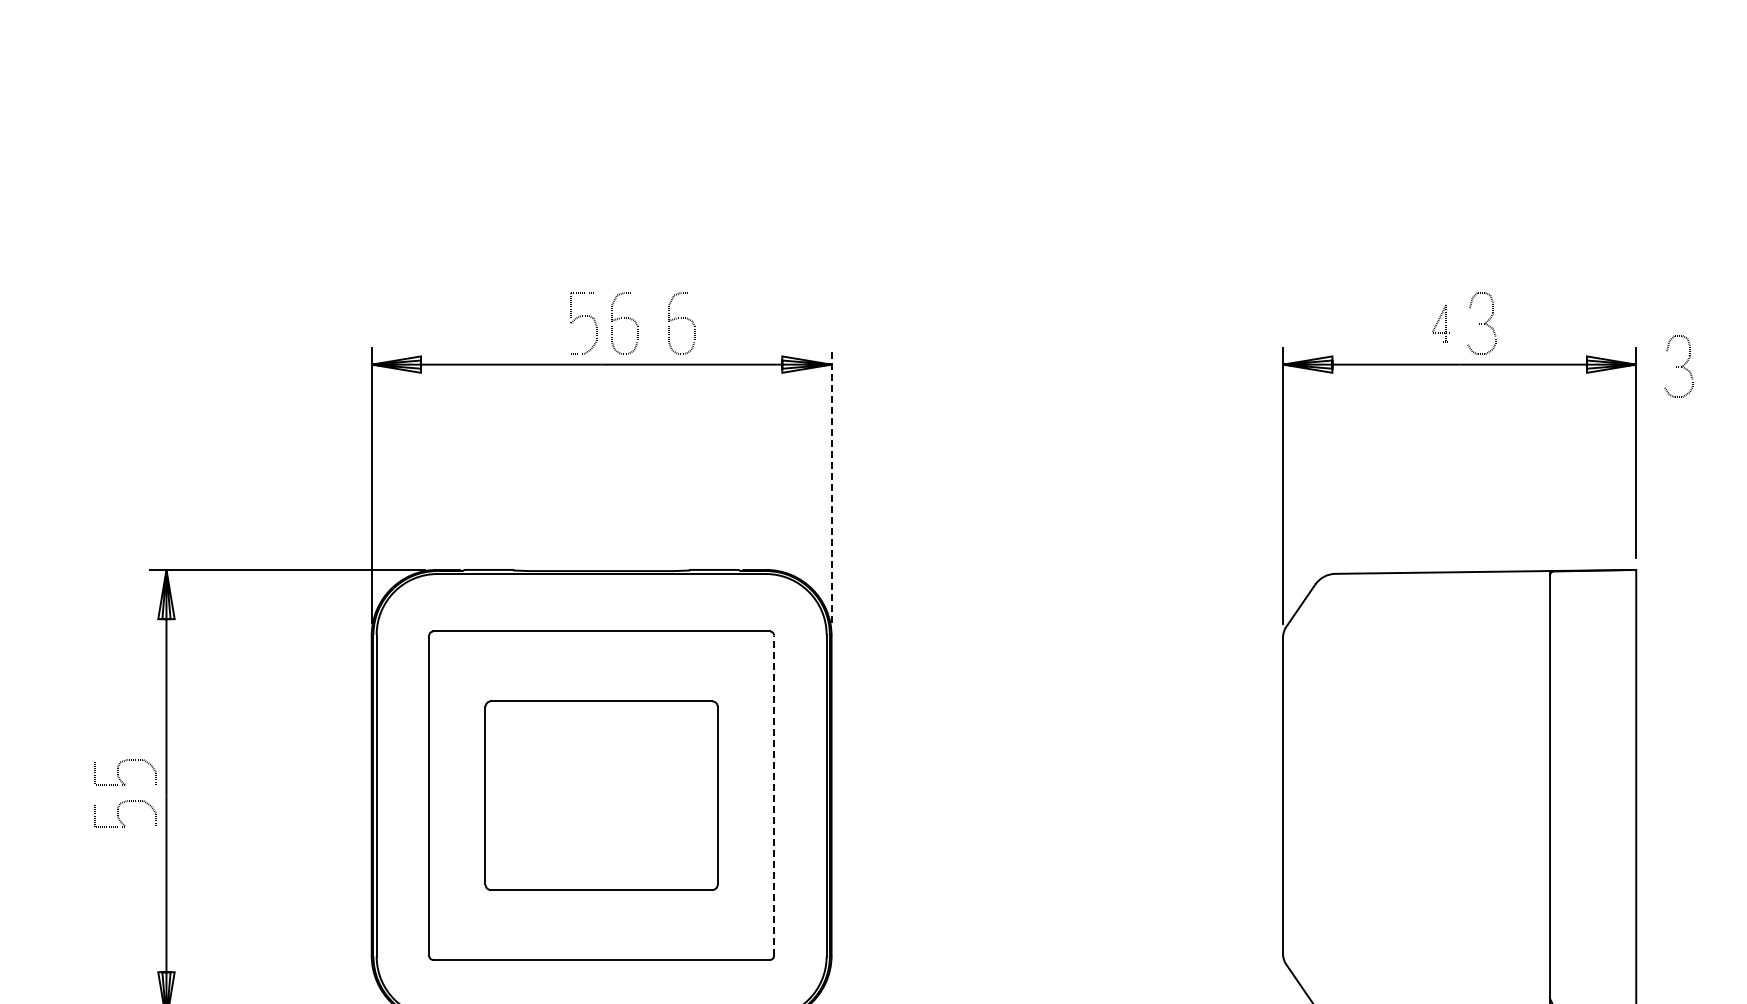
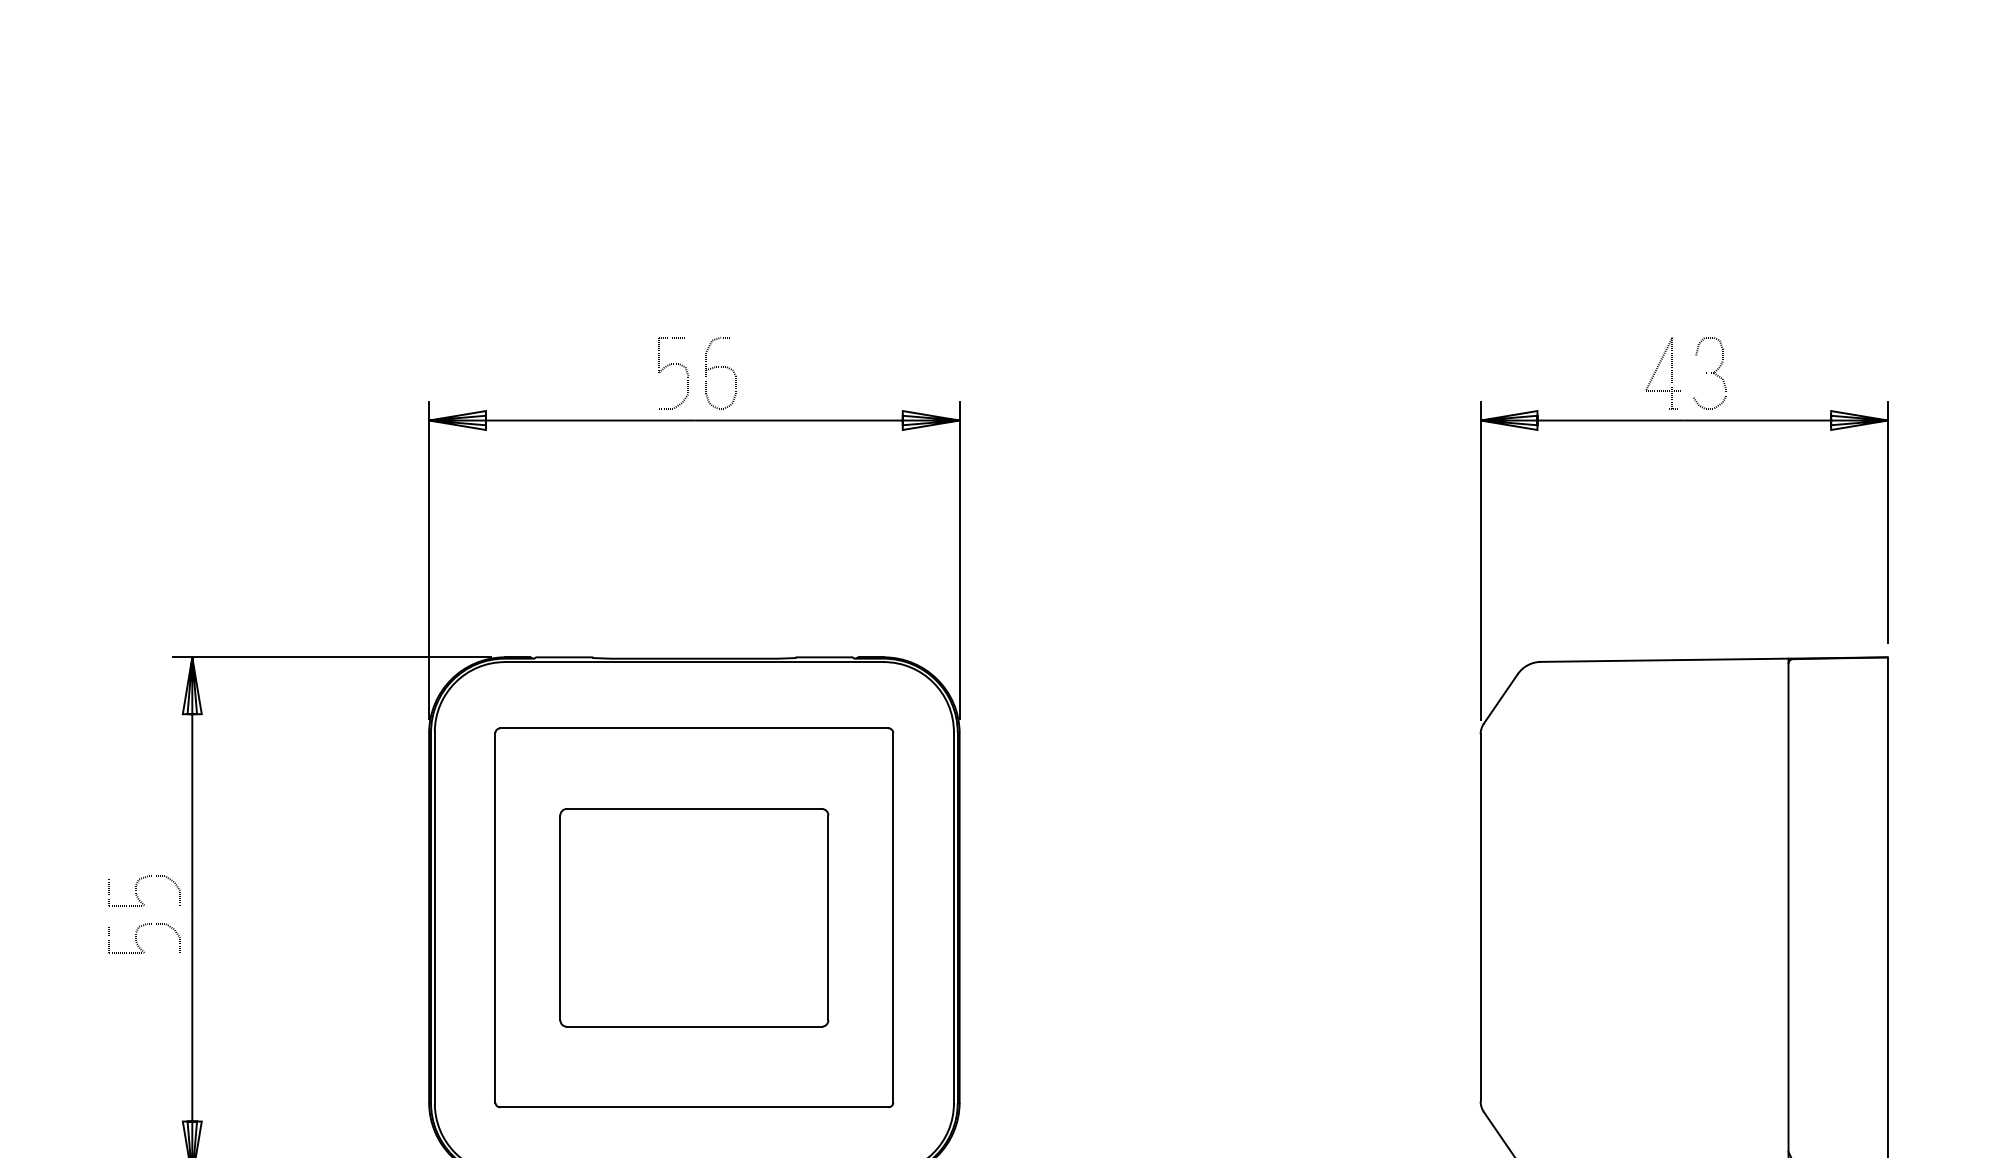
curve: (681, 318) -> (786, 367), removed
part: (1441, 323) -> (1663, 373), size x1.67
part: (1678, 366) -> (1936, 422), removed
line: (831, 485) -> (959, 559), dashed -> solid
line: (774, 795) -> (893, 917), dashed -> solid

